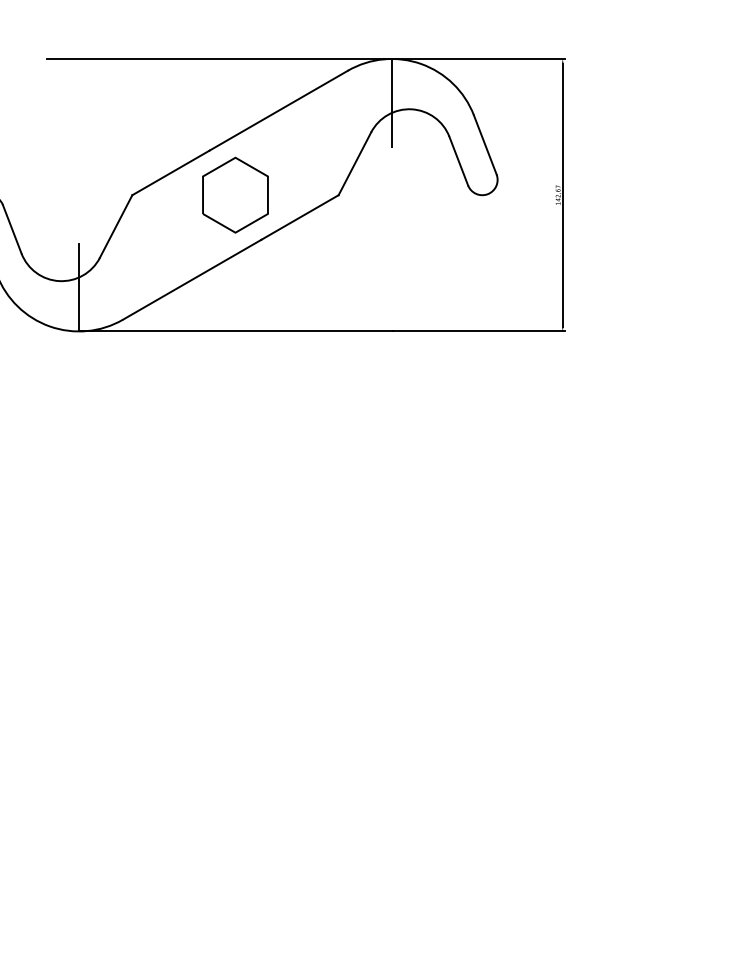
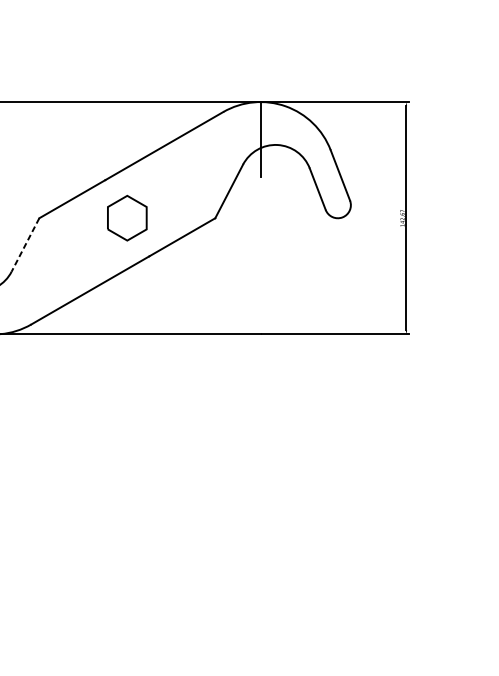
part: (235, 194) -> (127, 217), size x0.7
line: (115, 227) -> (24, 245), solid -> dashed

